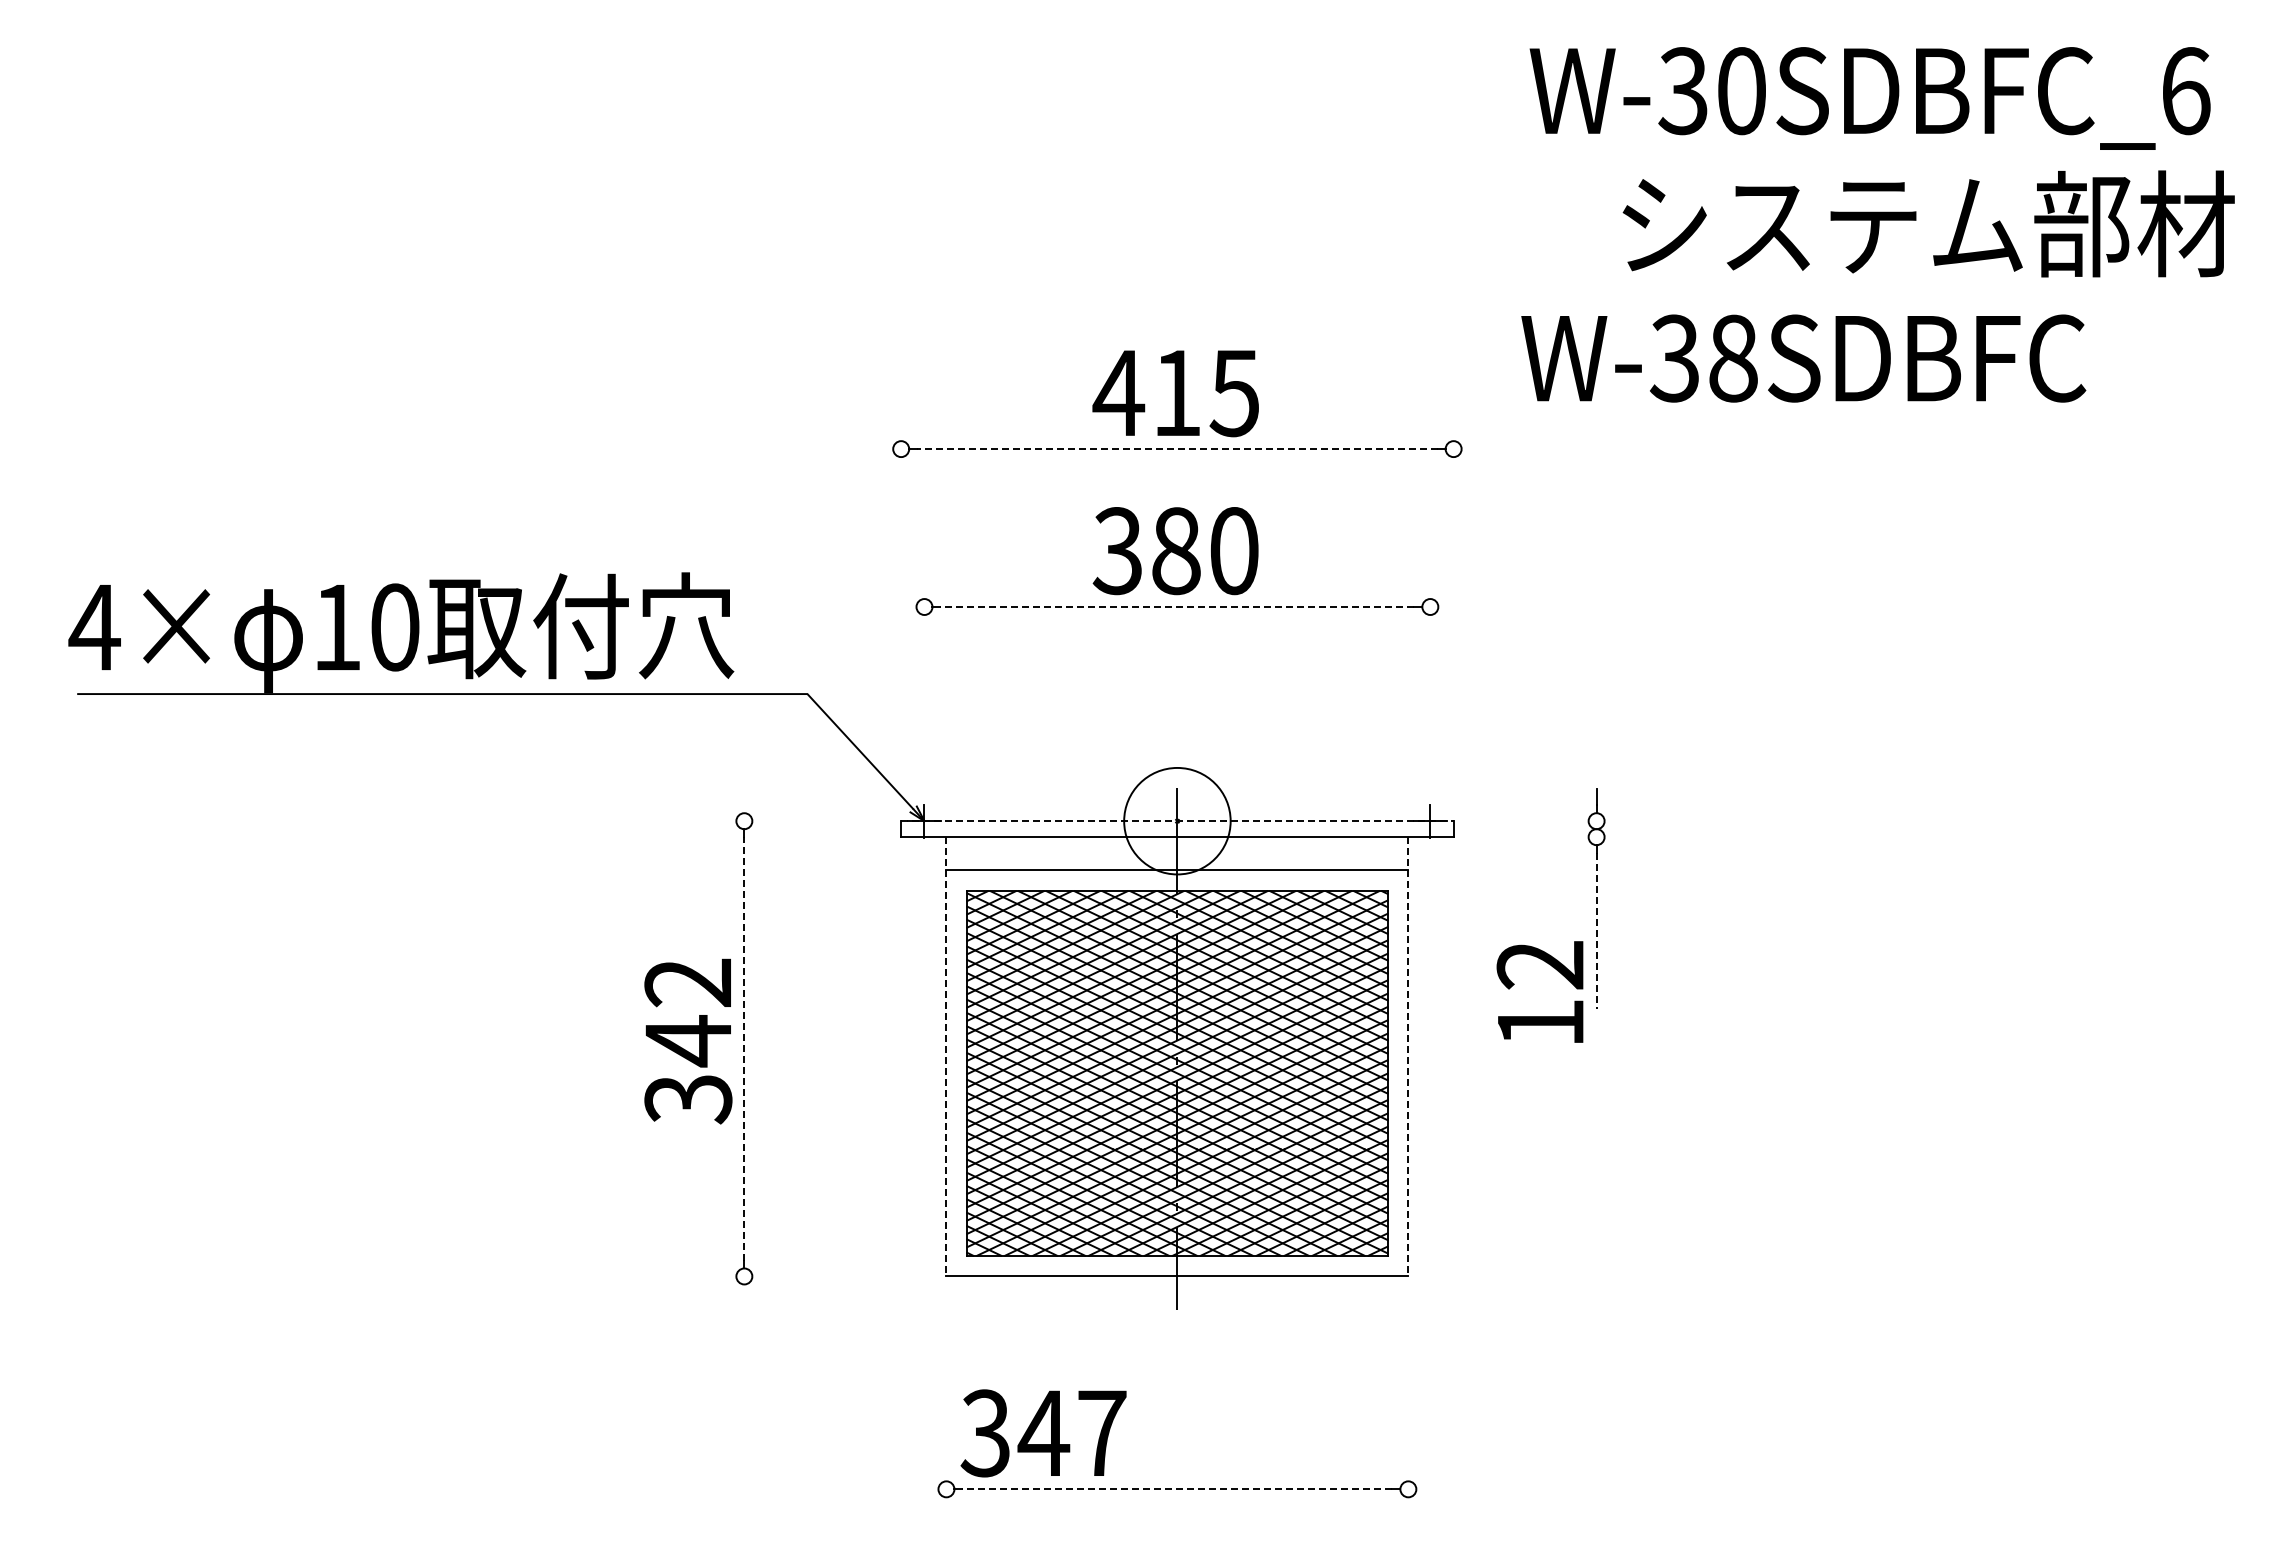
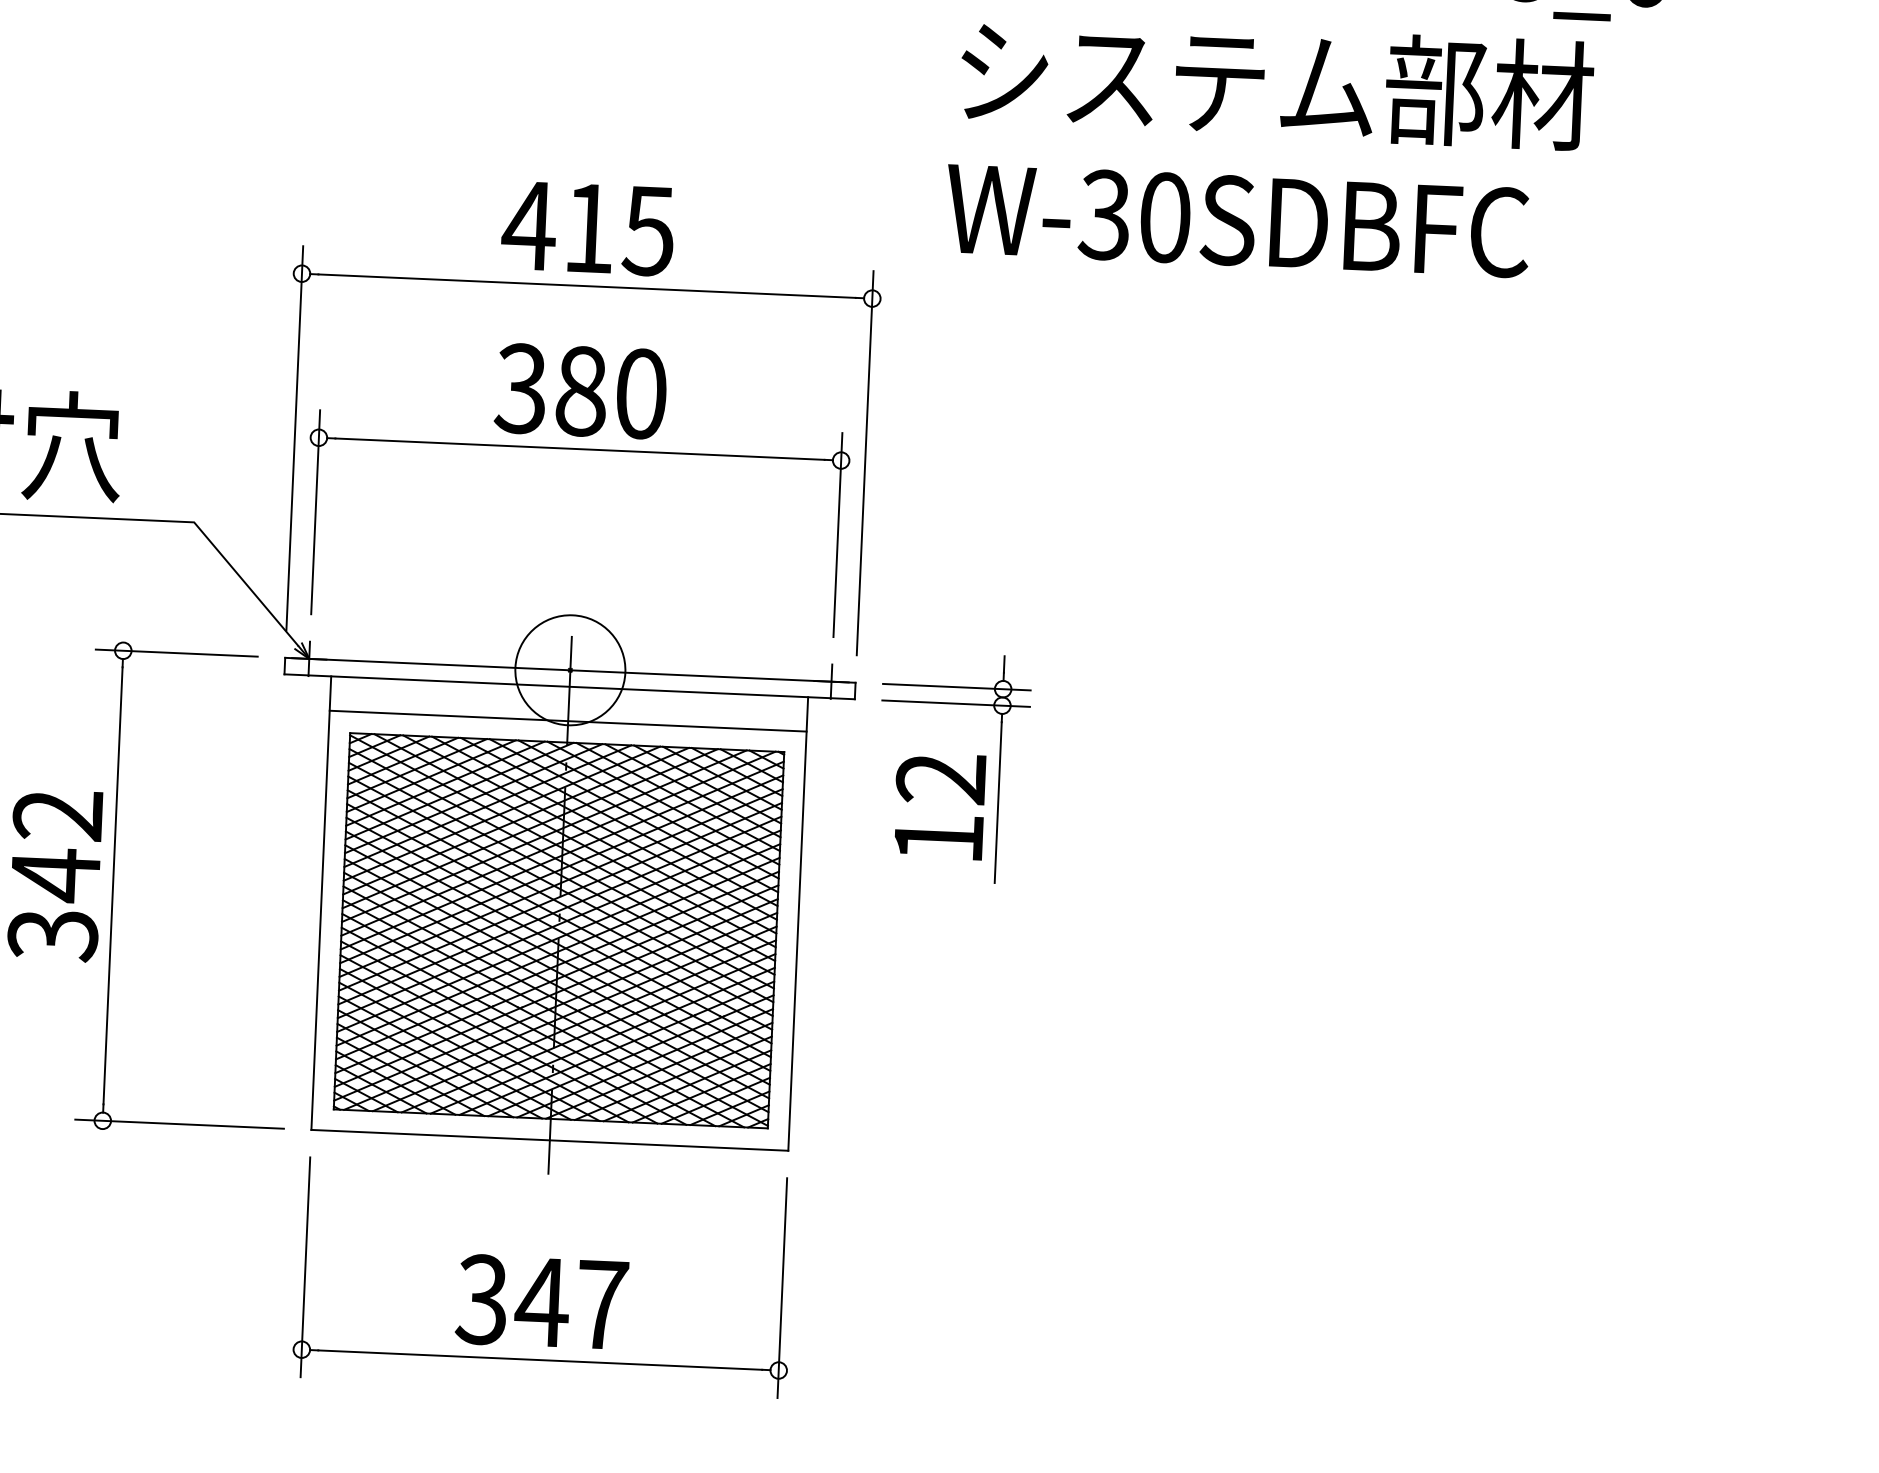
text: (1928, 223) -> (1276, 82), moved
text: (1733, 358) -> (1165, 217), W-38SDBFC -> W-30SDBFC
line: (1176, 449) -> (586, 286), dashed -> solid
line: (1177, 607) -> (580, 449), dashed -> solid
line: (901, 608) -> (295, 438), added
line: (1453, 608) -> (865, 463), added
line: (924, 678) -> (315, 511), added
line: (1430, 678) -> (838, 534), added
line: (795, 821) -> (176, 653), added
line: (1177, 821) -> (570, 670), dashed -> solid
line: (1551, 821) -> (956, 687), added
line: (1551, 837) -> (955, 704), added
line: (1596, 931) -> (998, 803), dashed -> solid
text: (1539, 991) -> (939, 805), moved
line: (744, 1048) -> (113, 885), dashed -> solid
line: (946, 1056) -> (321, 902), dashed -> solid
line: (1408, 1056) -> (798, 923), dashed -> solid
line: (818, 1276) -> (179, 1124), added
line: (946, 1409) -> (305, 1267), added
line: (1408, 1409) -> (782, 1288), added
text: (1043, 1433) -> (541, 1302), moved
line: (1177, 1489) -> (540, 1360), dashed -> solid

